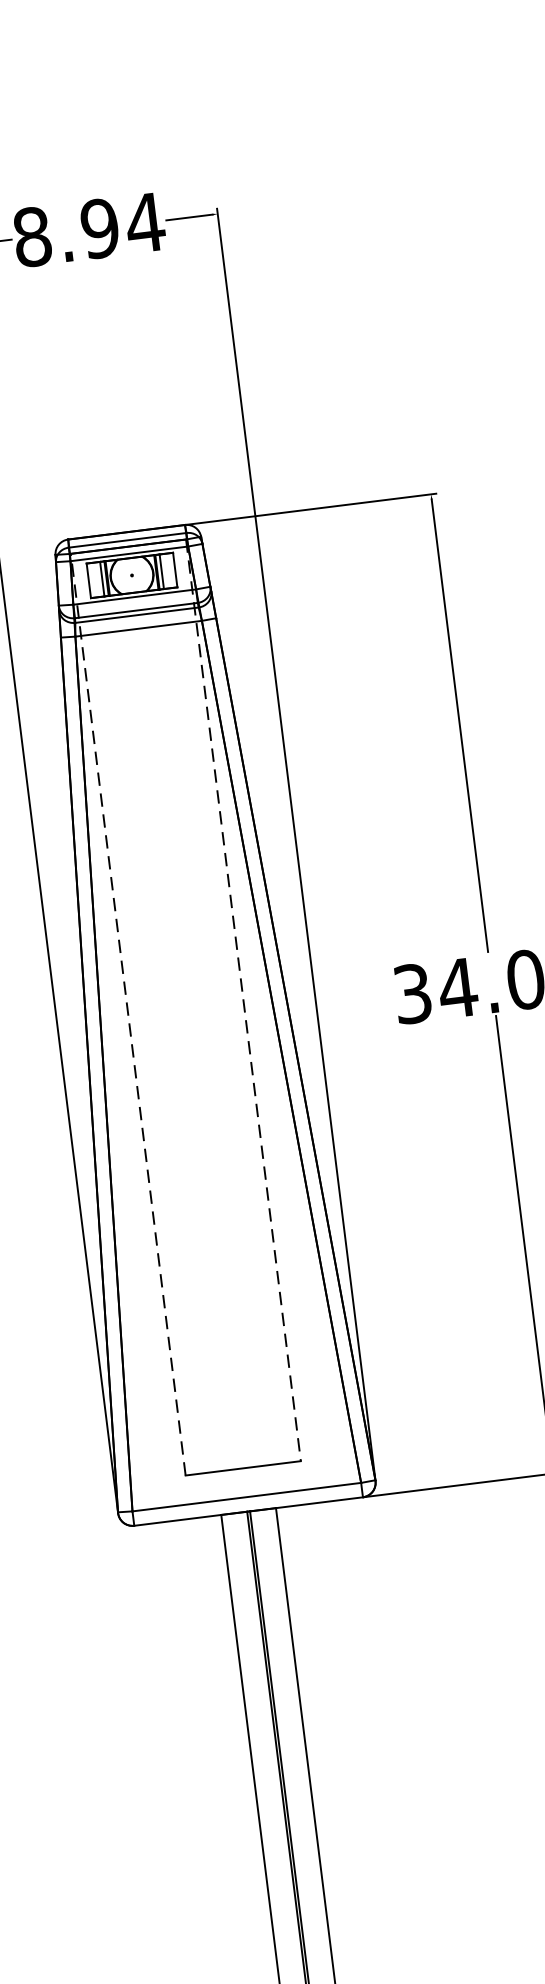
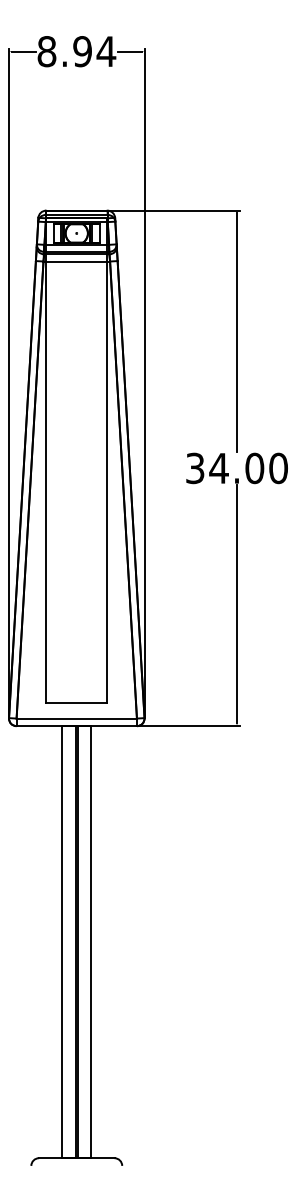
line: (244, 999) -> (107, 460), dashed -> solid
line: (128, 1013) -> (46, 460), dashed -> solid

